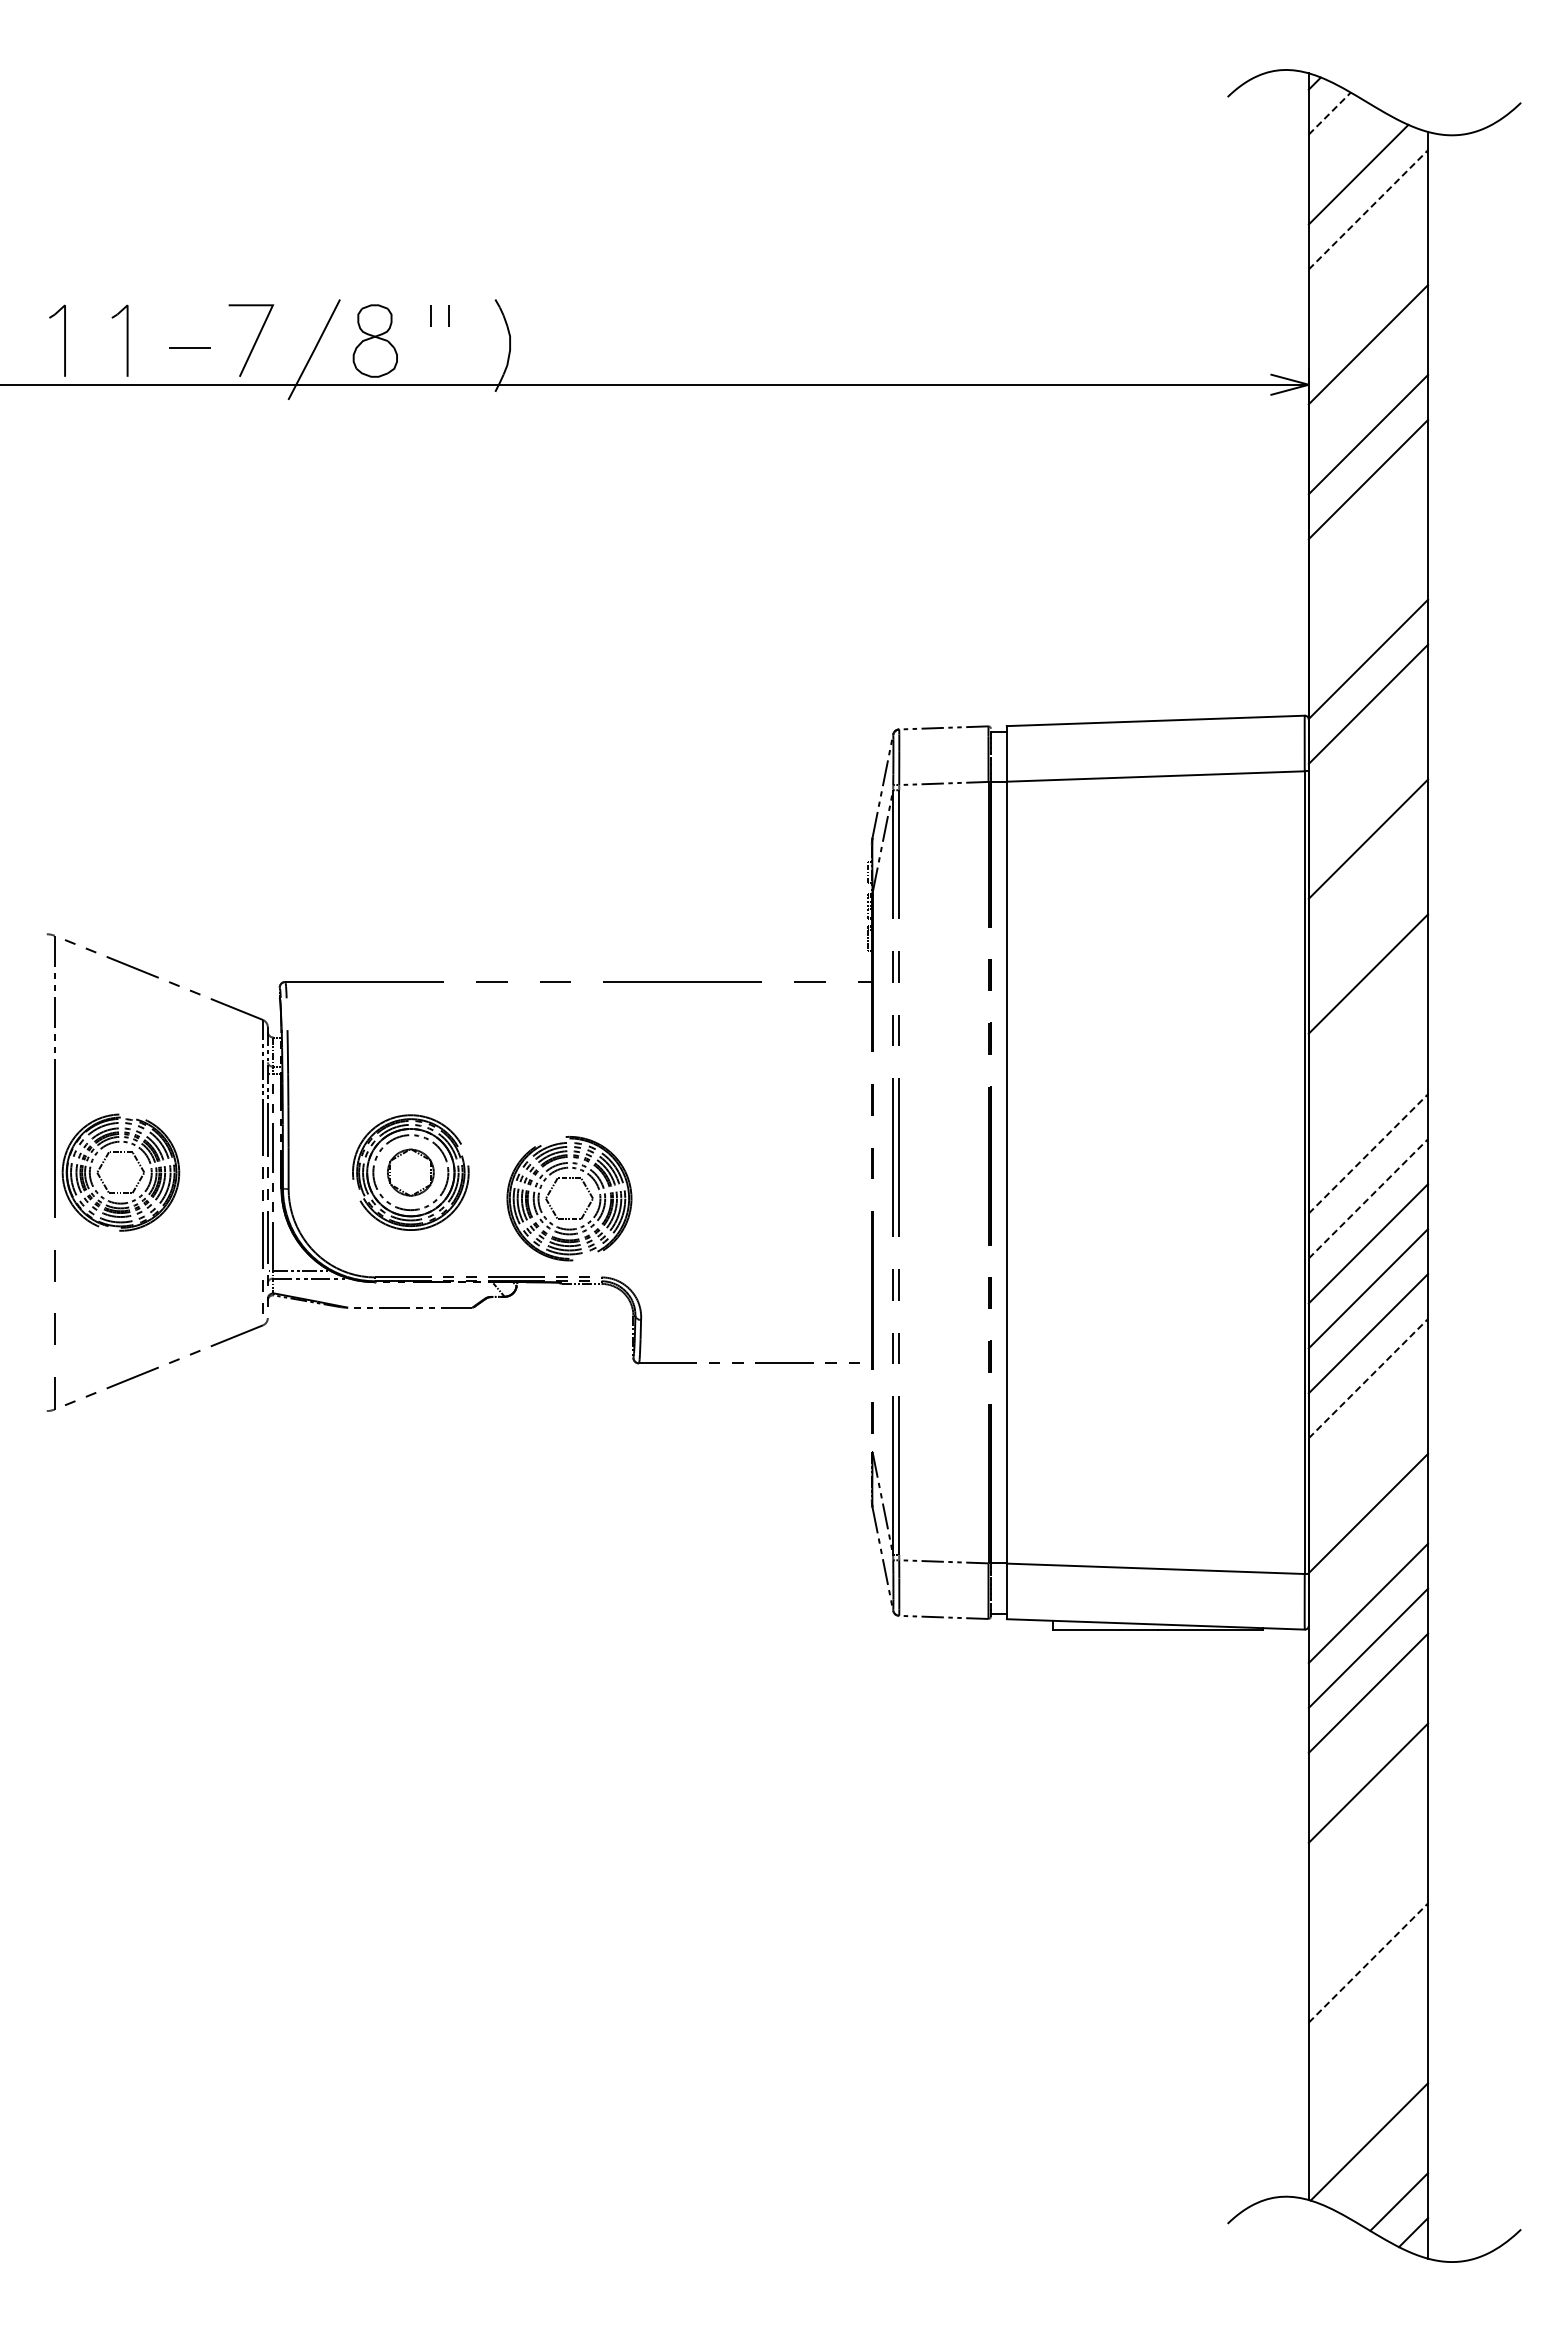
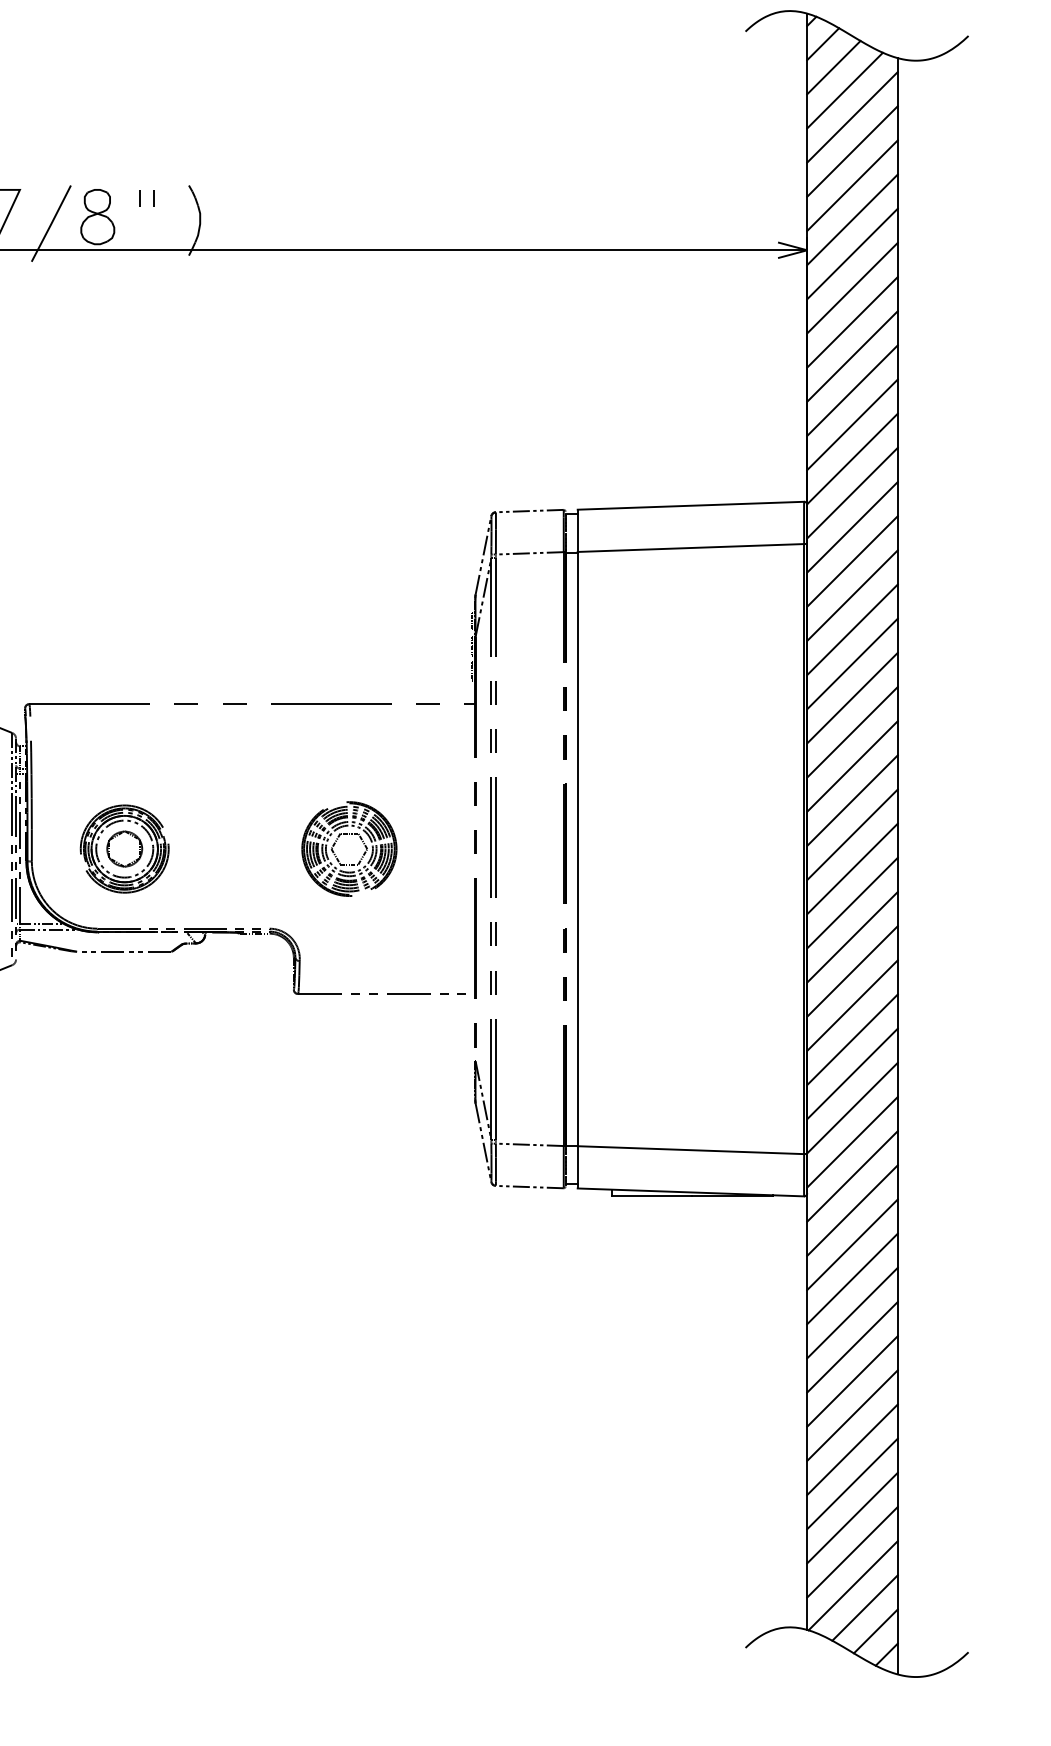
line: (1329, 113) -> (822, 44), dashed -> solid
line: (1343, 144) -> (833, 67), added
line: (1368, 209) -> (852, 117), dashed -> solid
line: (1368, 254) -> (852, 151), added
line: (1368, 299) -> (852, 185), added
line: (1368, 389) -> (852, 253), added
line: (1368, 524) -> (852, 356), added
line: (1368, 569) -> (852, 390), added
line: (1368, 614) -> (852, 424), added
line: (1368, 748) -> (852, 526), added
line: (1368, 793) -> (852, 560), added
line: (1368, 883) -> (852, 629), added
line: (1368, 928) -> (852, 663), added
line: (1368, 1018) -> (852, 731), added
line: (1368, 1063) -> (852, 766), added
line: (1368, 1108) -> (852, 800), added
line: (1368, 1153) -> (852, 834), dashed -> solid
part: (586, 1189) -> (362, 842), moved
line: (1368, 1198) -> (852, 868), dashed -> solid
line: (1368, 1378) -> (852, 1005), dashed -> solid
line: (1368, 1423) -> (852, 1039), added
line: (1368, 1468) -> (852, 1073), added
line: (1368, 1558) -> (852, 1142), added
line: (1368, 1737) -> (852, 1278), added
line: (1368, 1827) -> (852, 1346), added
line: (1368, 1872) -> (852, 1380), added
line: (1368, 1917) -> (852, 1415), added
line: (1368, 1962) -> (852, 1449), dashed -> solid
line: (1368, 2007) -> (852, 1483), added
line: (1368, 2052) -> (852, 1517), added
line: (1368, 2097) -> (852, 1551), added
line: (1384, 2171) -> (864, 1608), added

